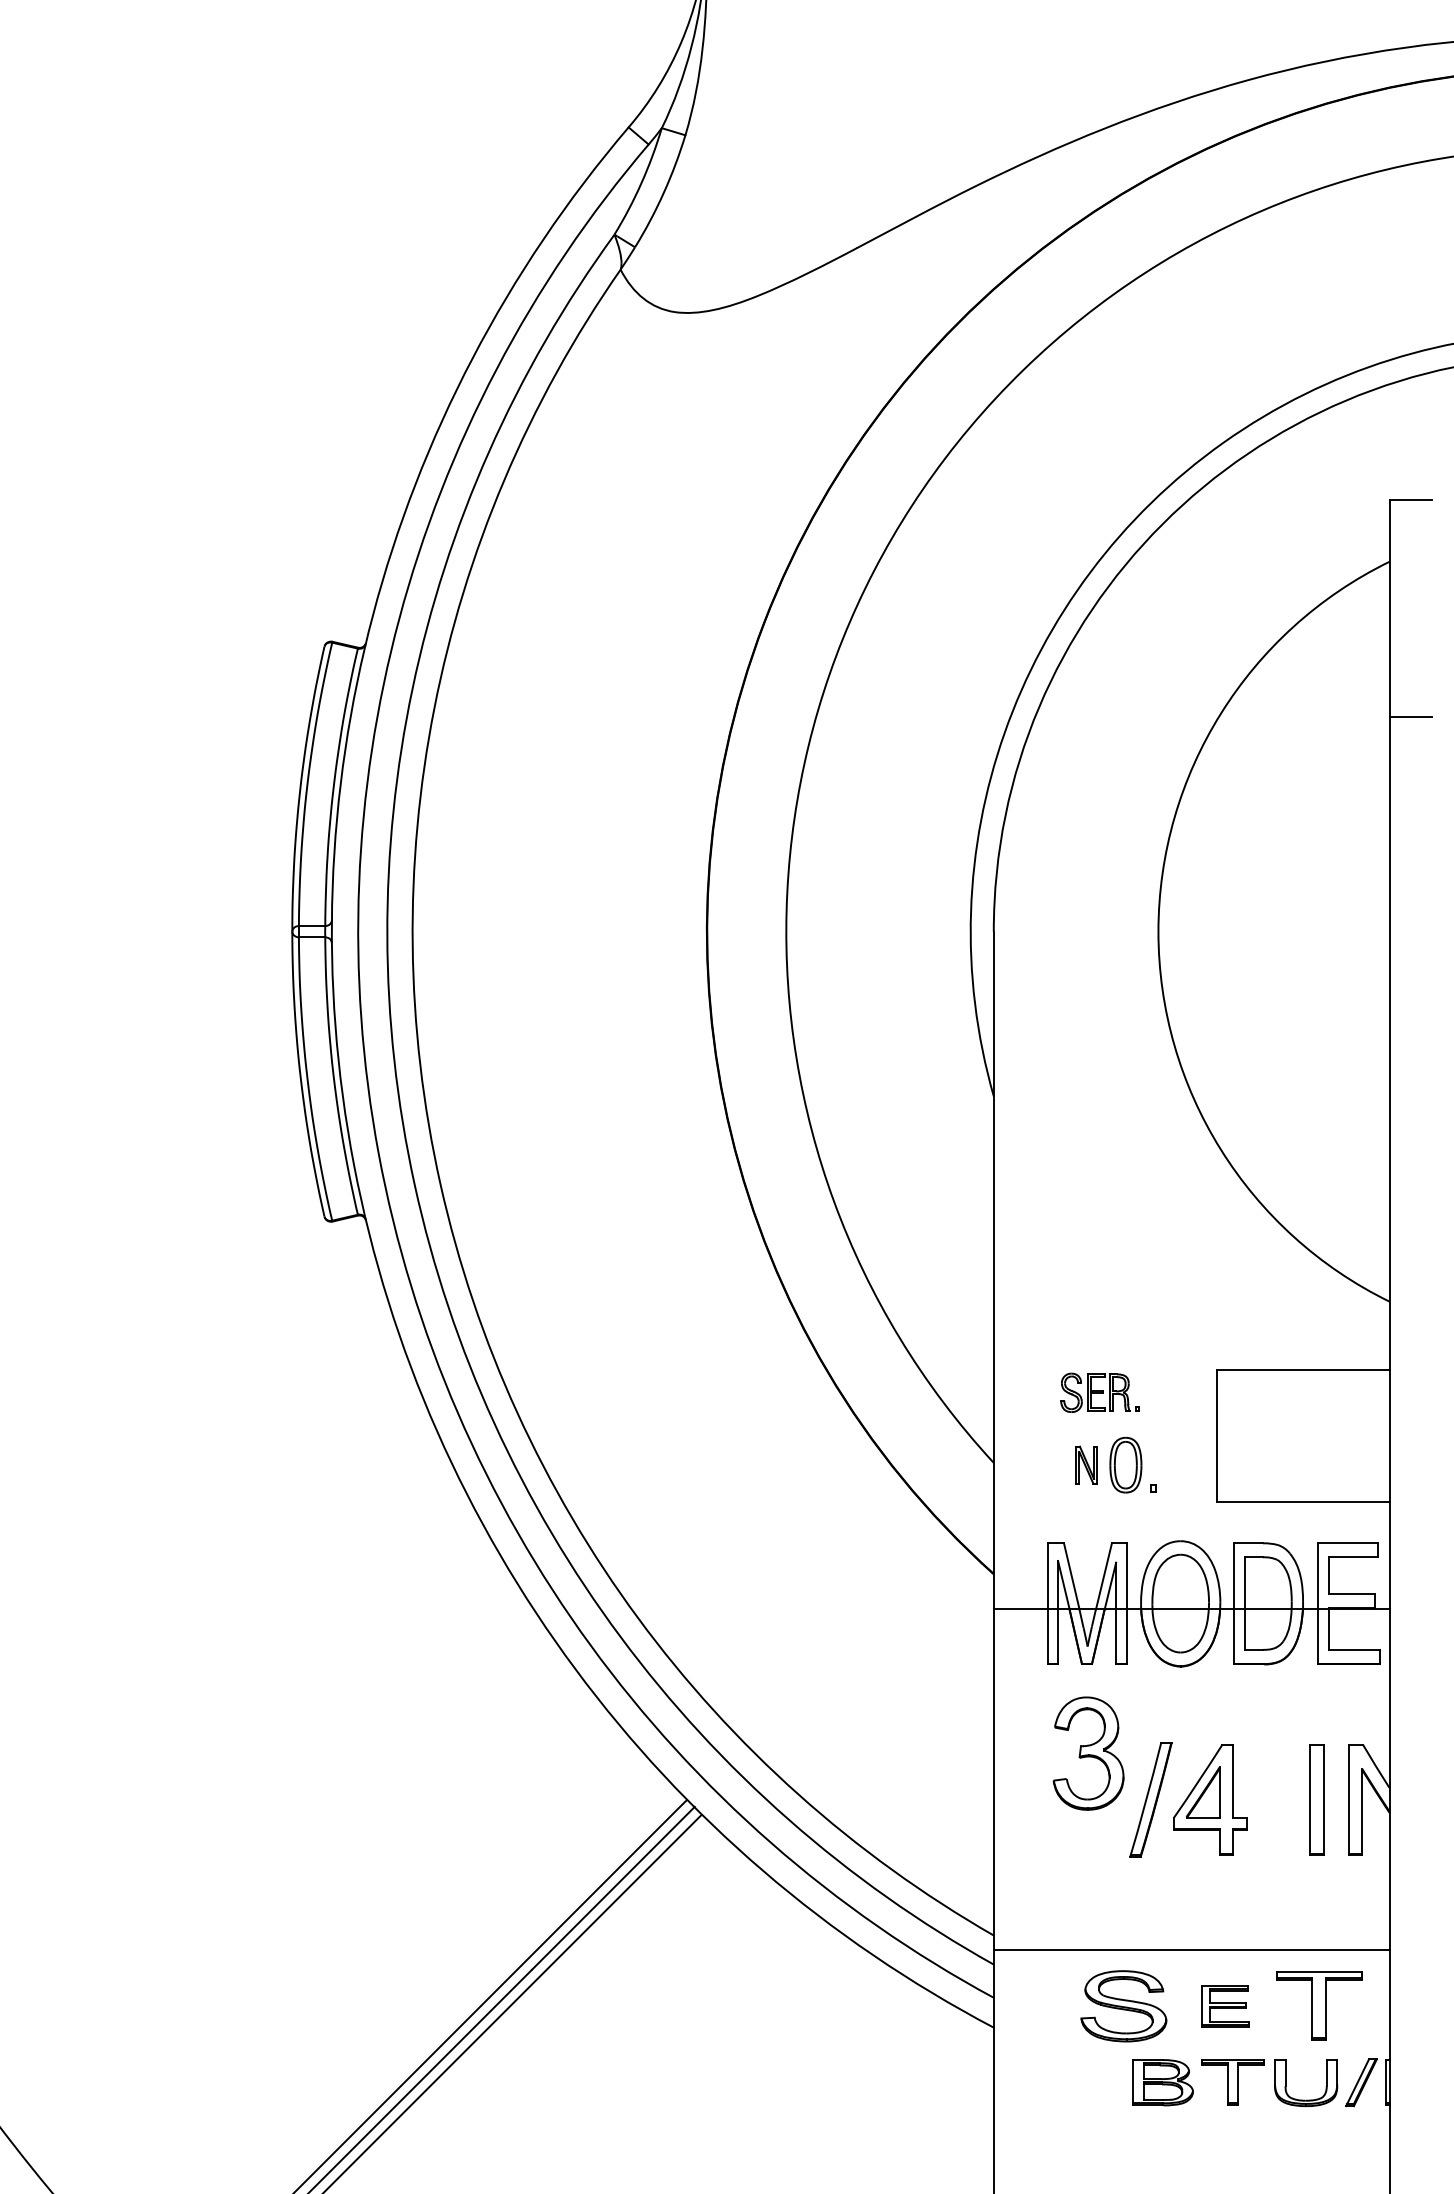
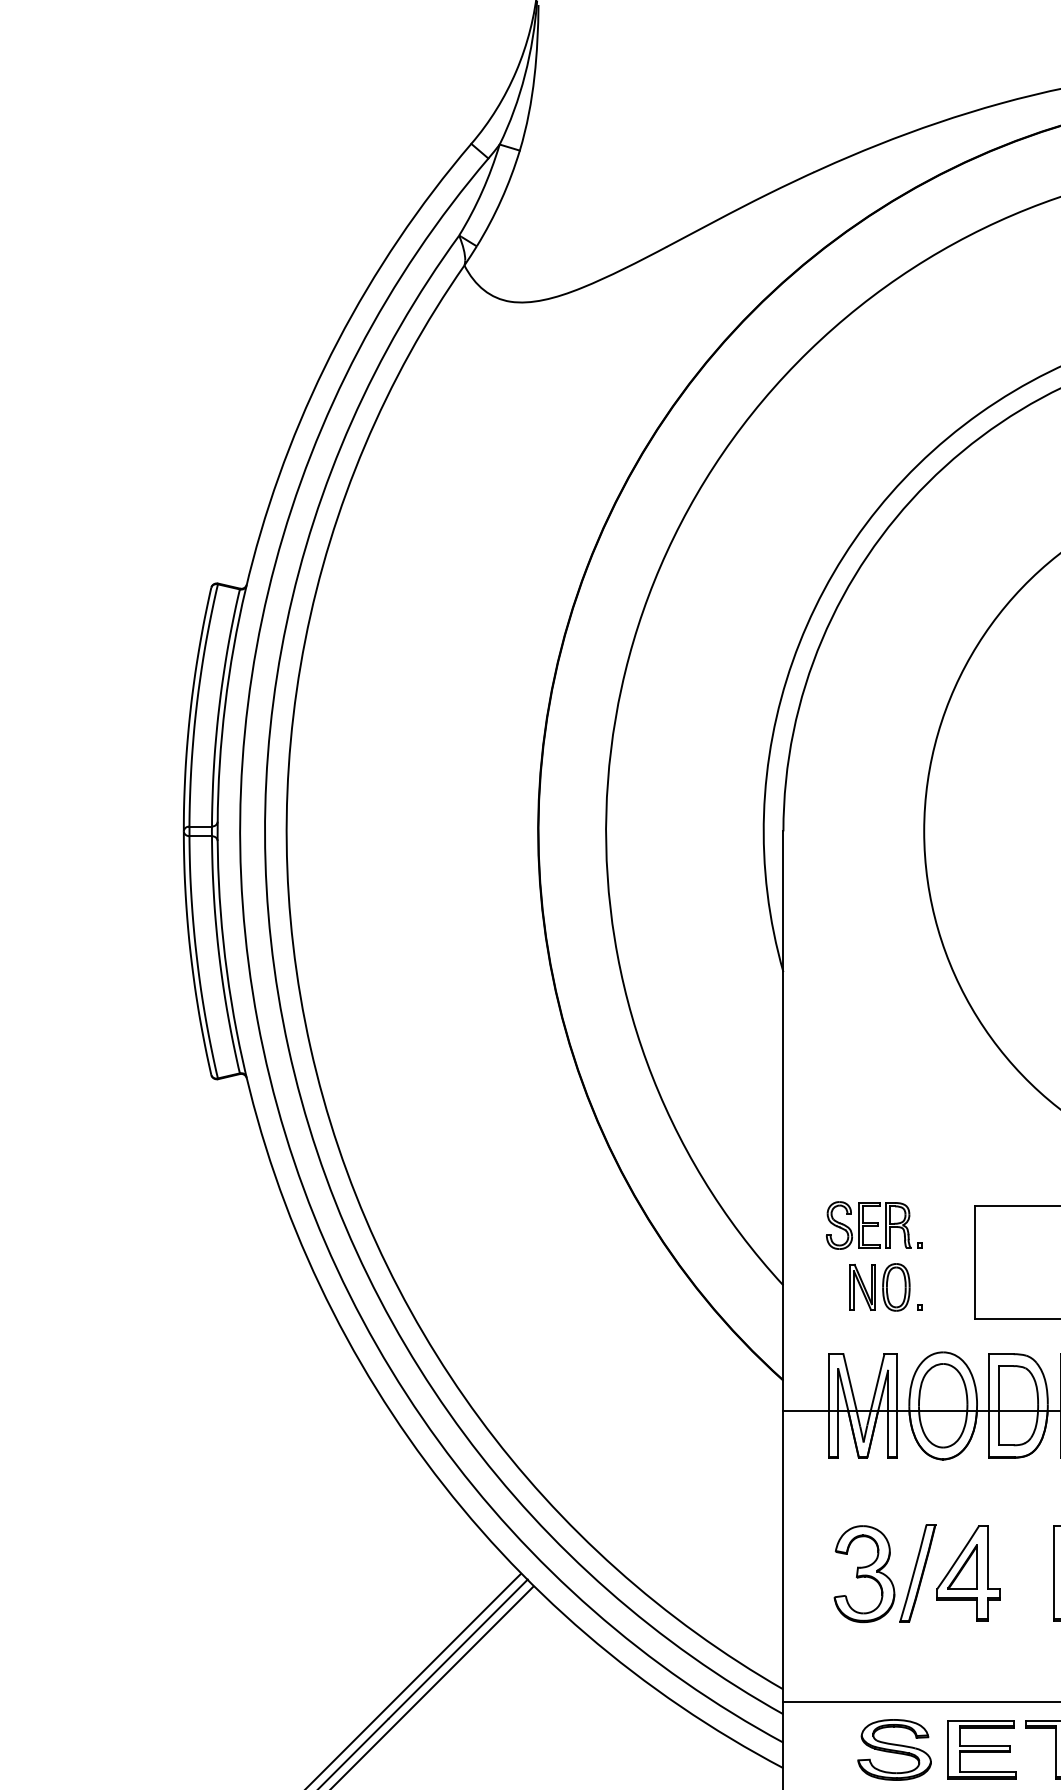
part: (1099, 1392) -> (873, 1225), size x1.43
part: (1086, 1464) -> (862, 1286), size x1.43
part: (1088, 1753) -> (864, 1574), moved
part: (1225, 2005) -> (981, 1749), size x1.67

